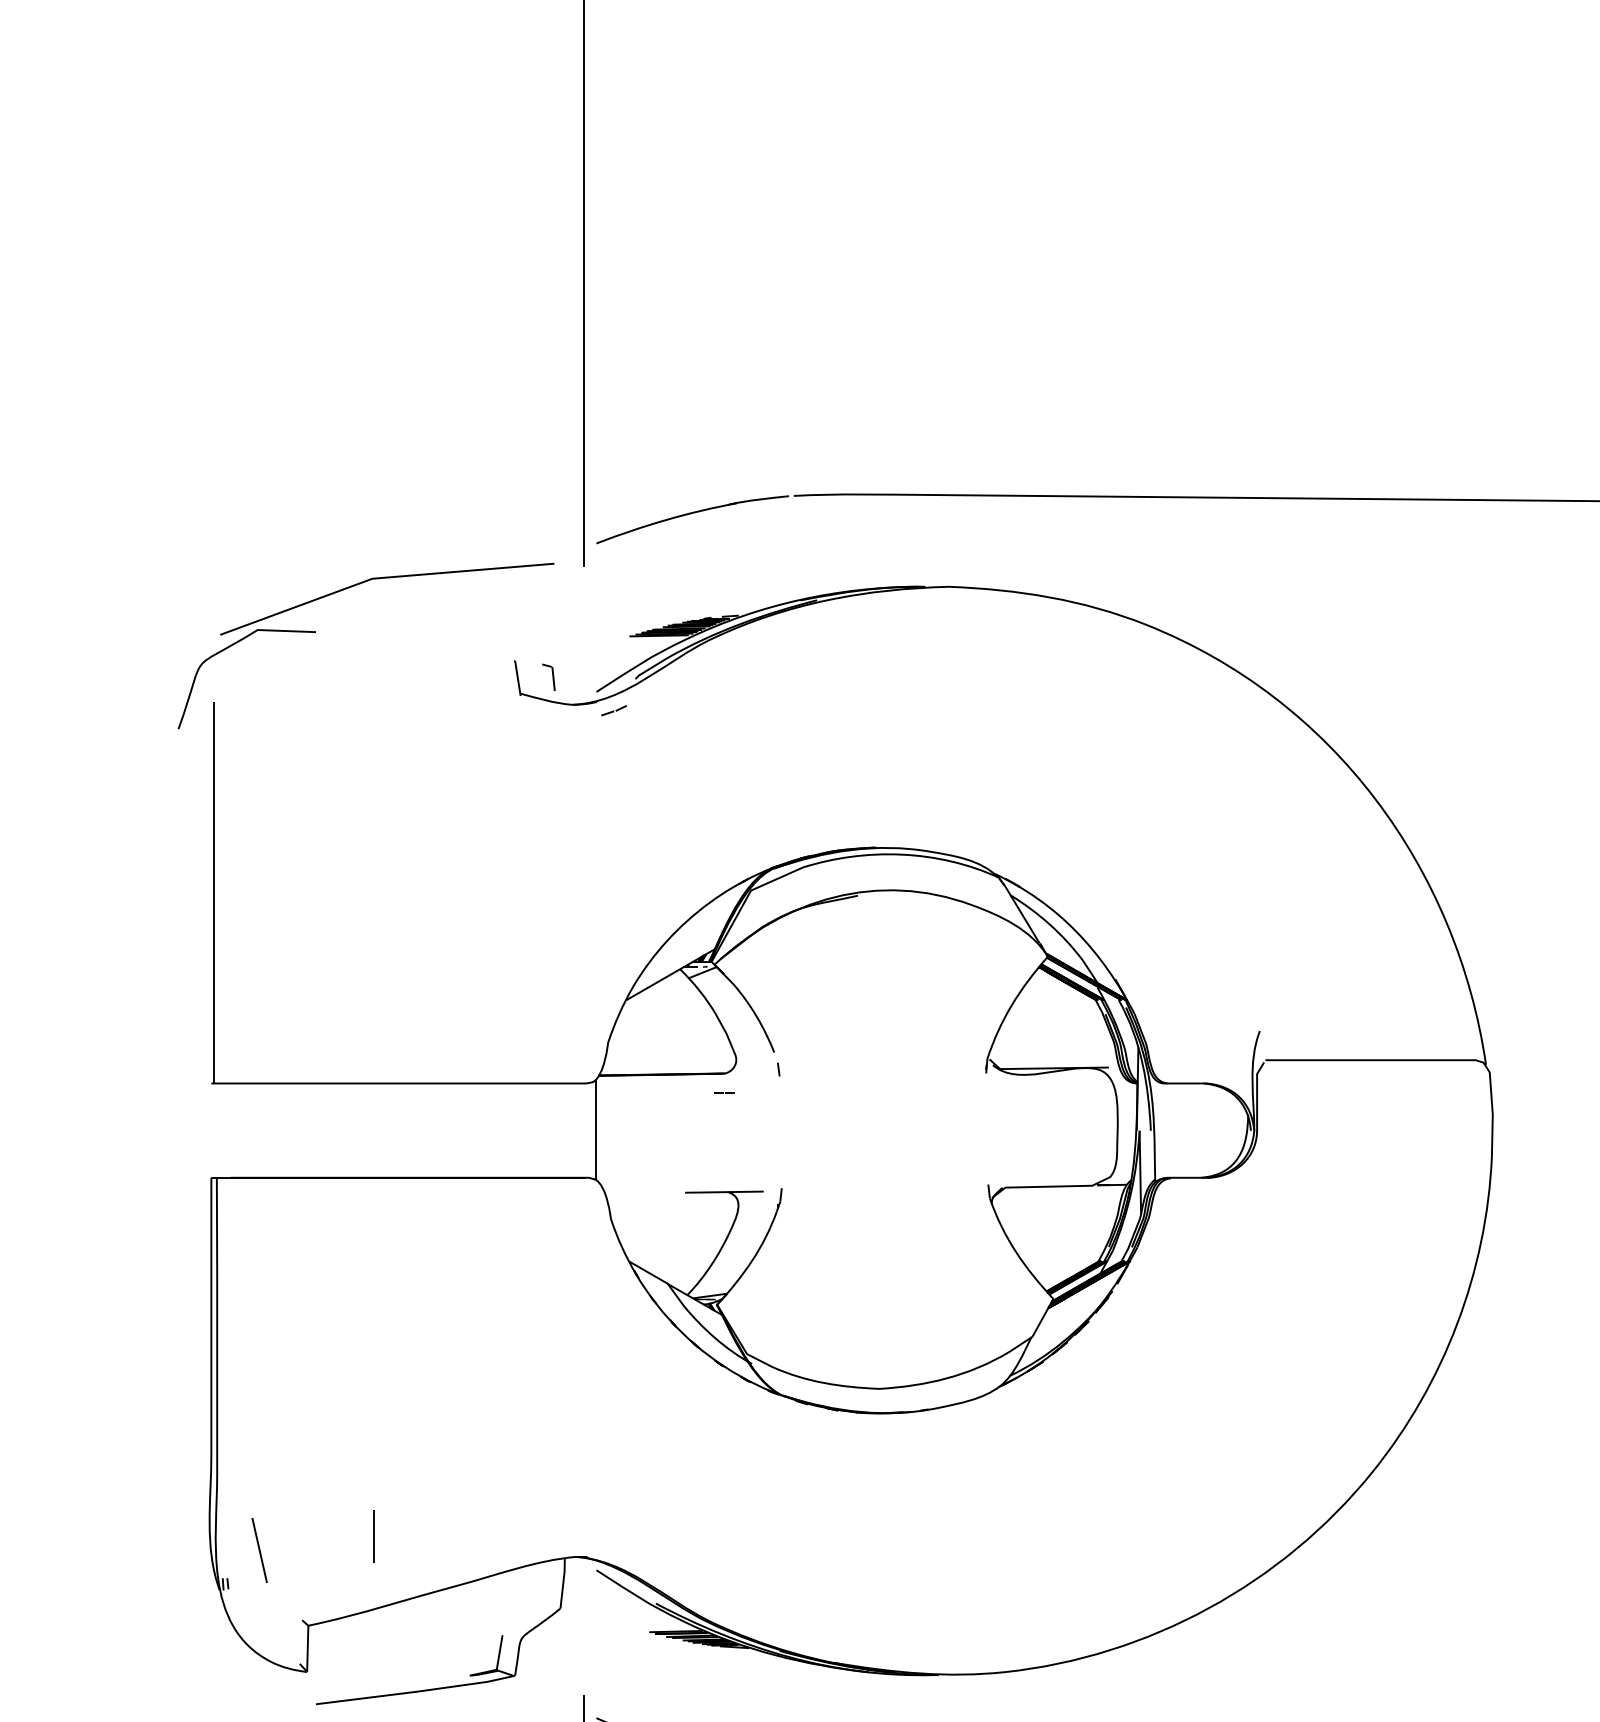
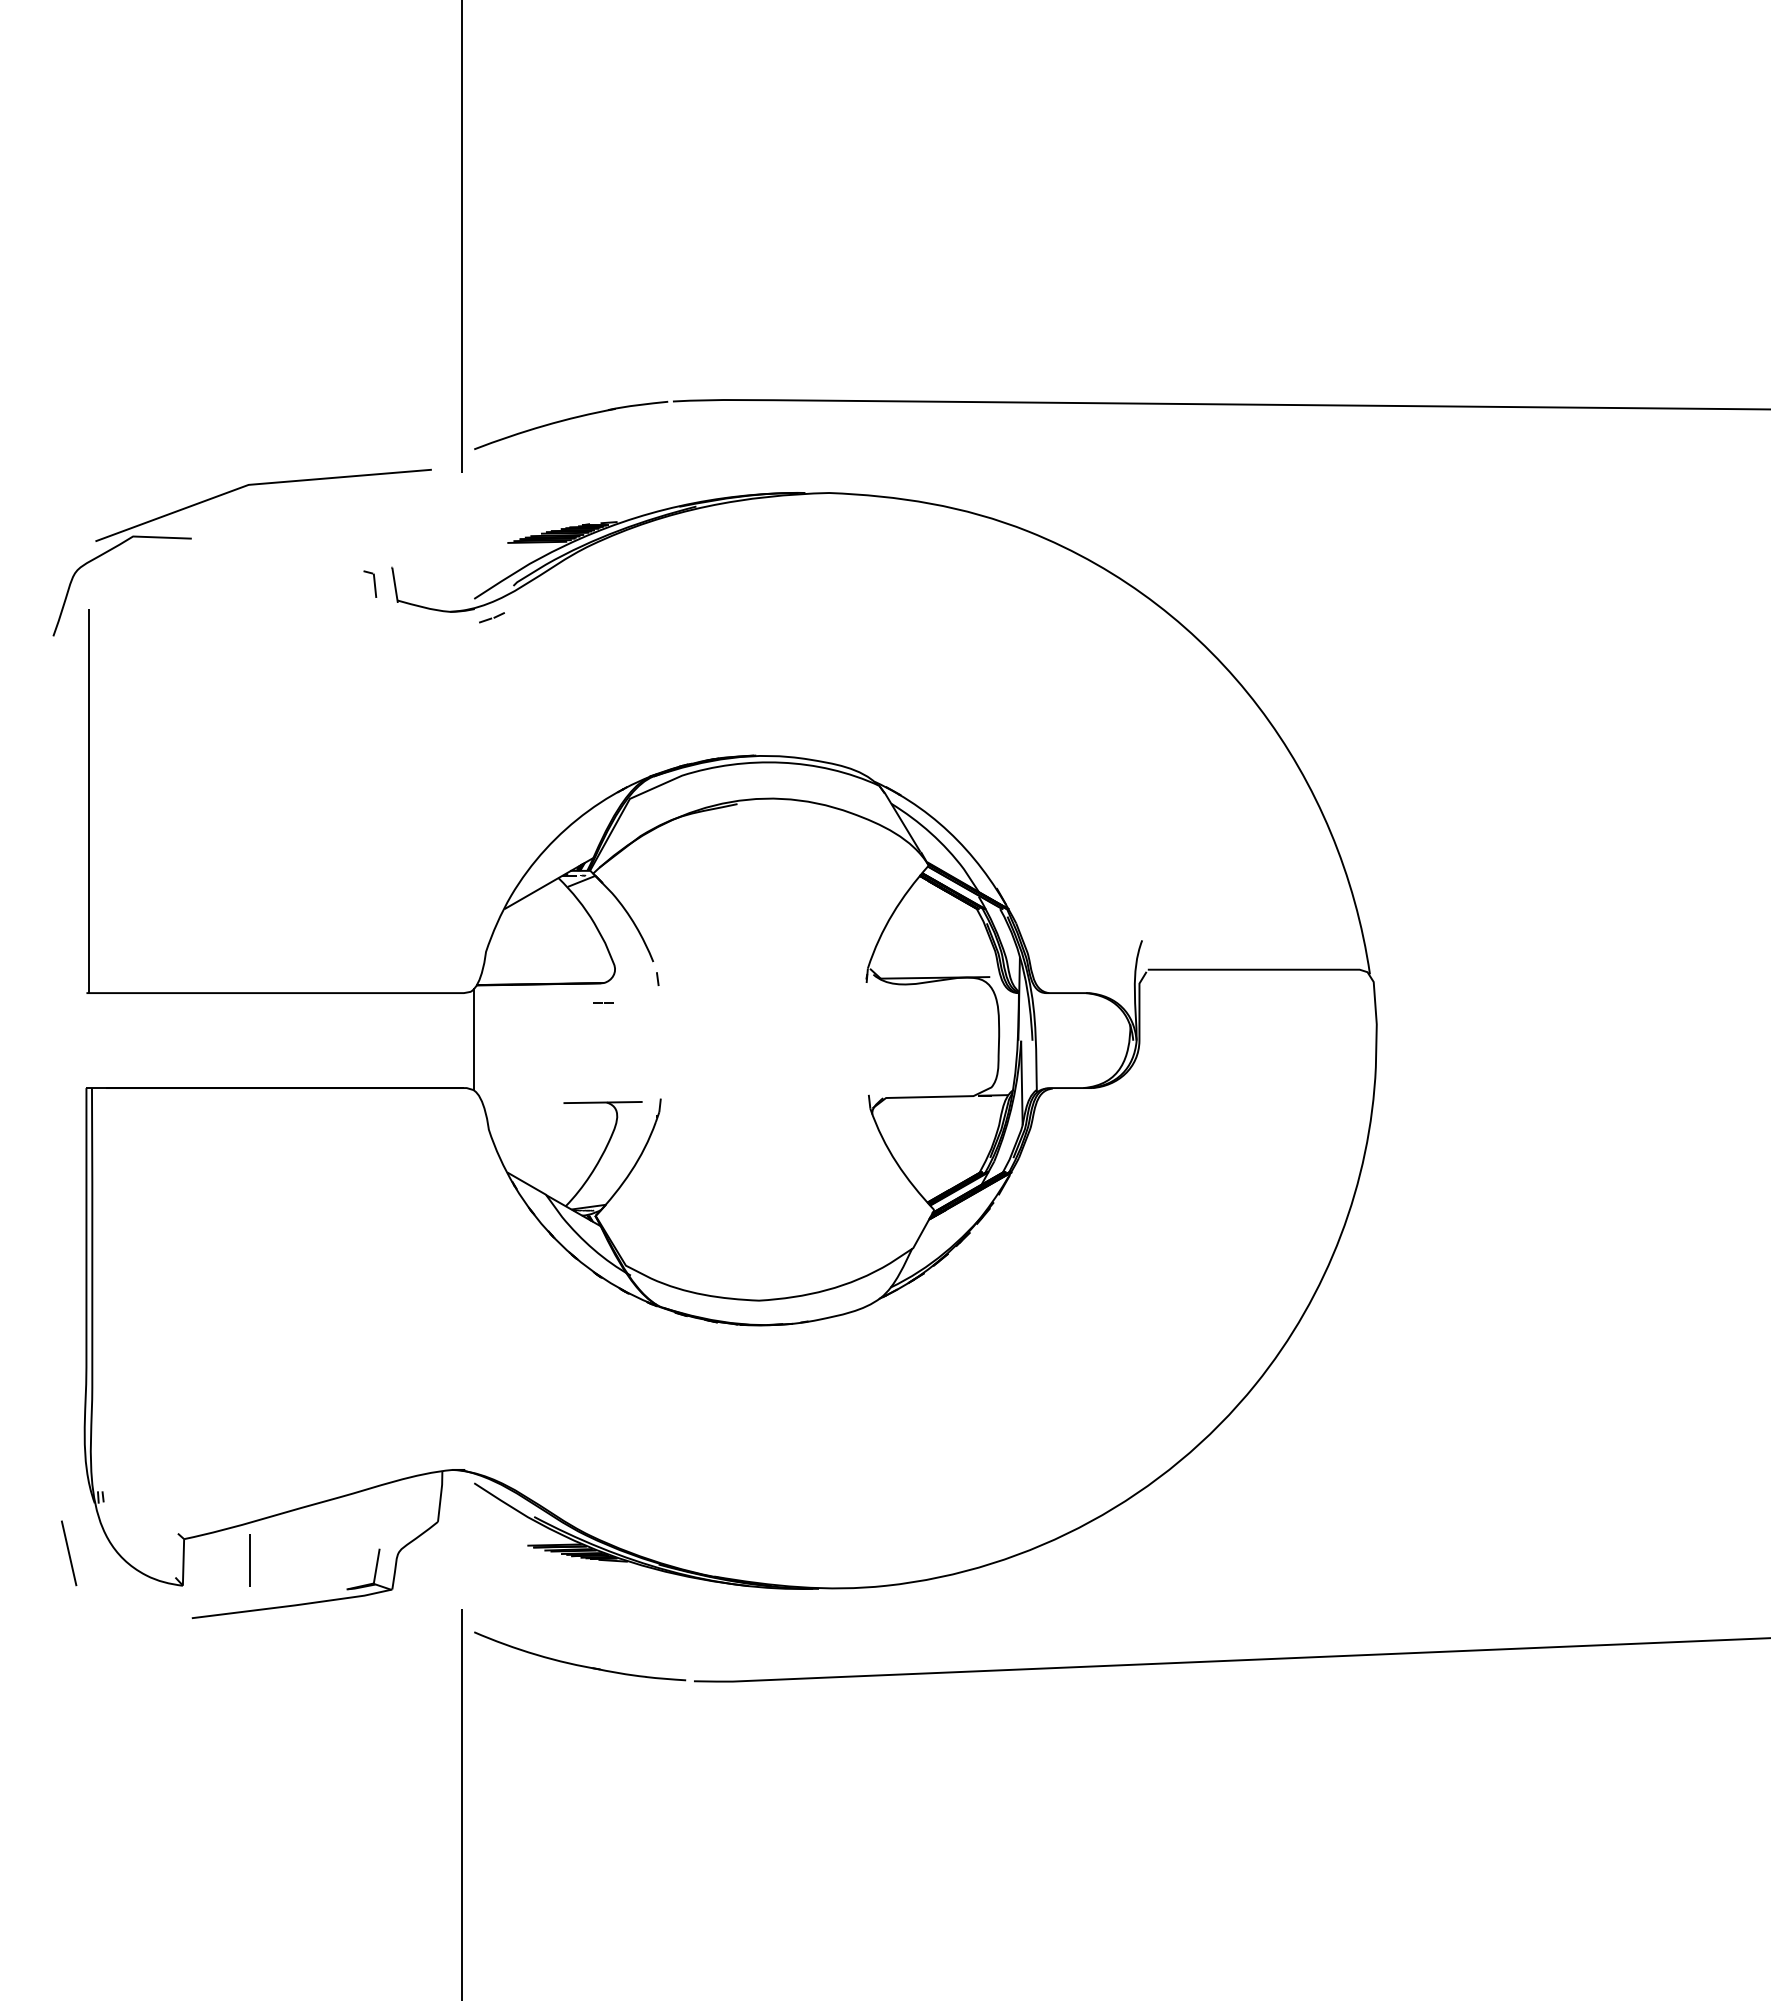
part: (549, 676) -> (370, 583), moved
line: (373, 1536) -> (249, 1560), moved
line: (260, 1550) -> (69, 1553), moved

